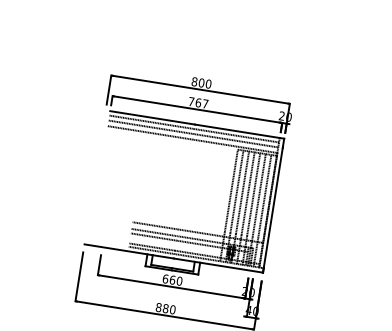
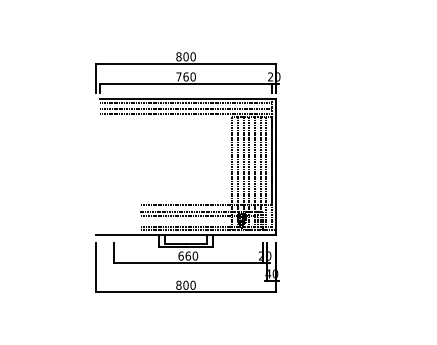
text: (204, 103) -> (192, 76), 767 -> 760
text: (165, 308) -> (185, 285), 880 -> 800

